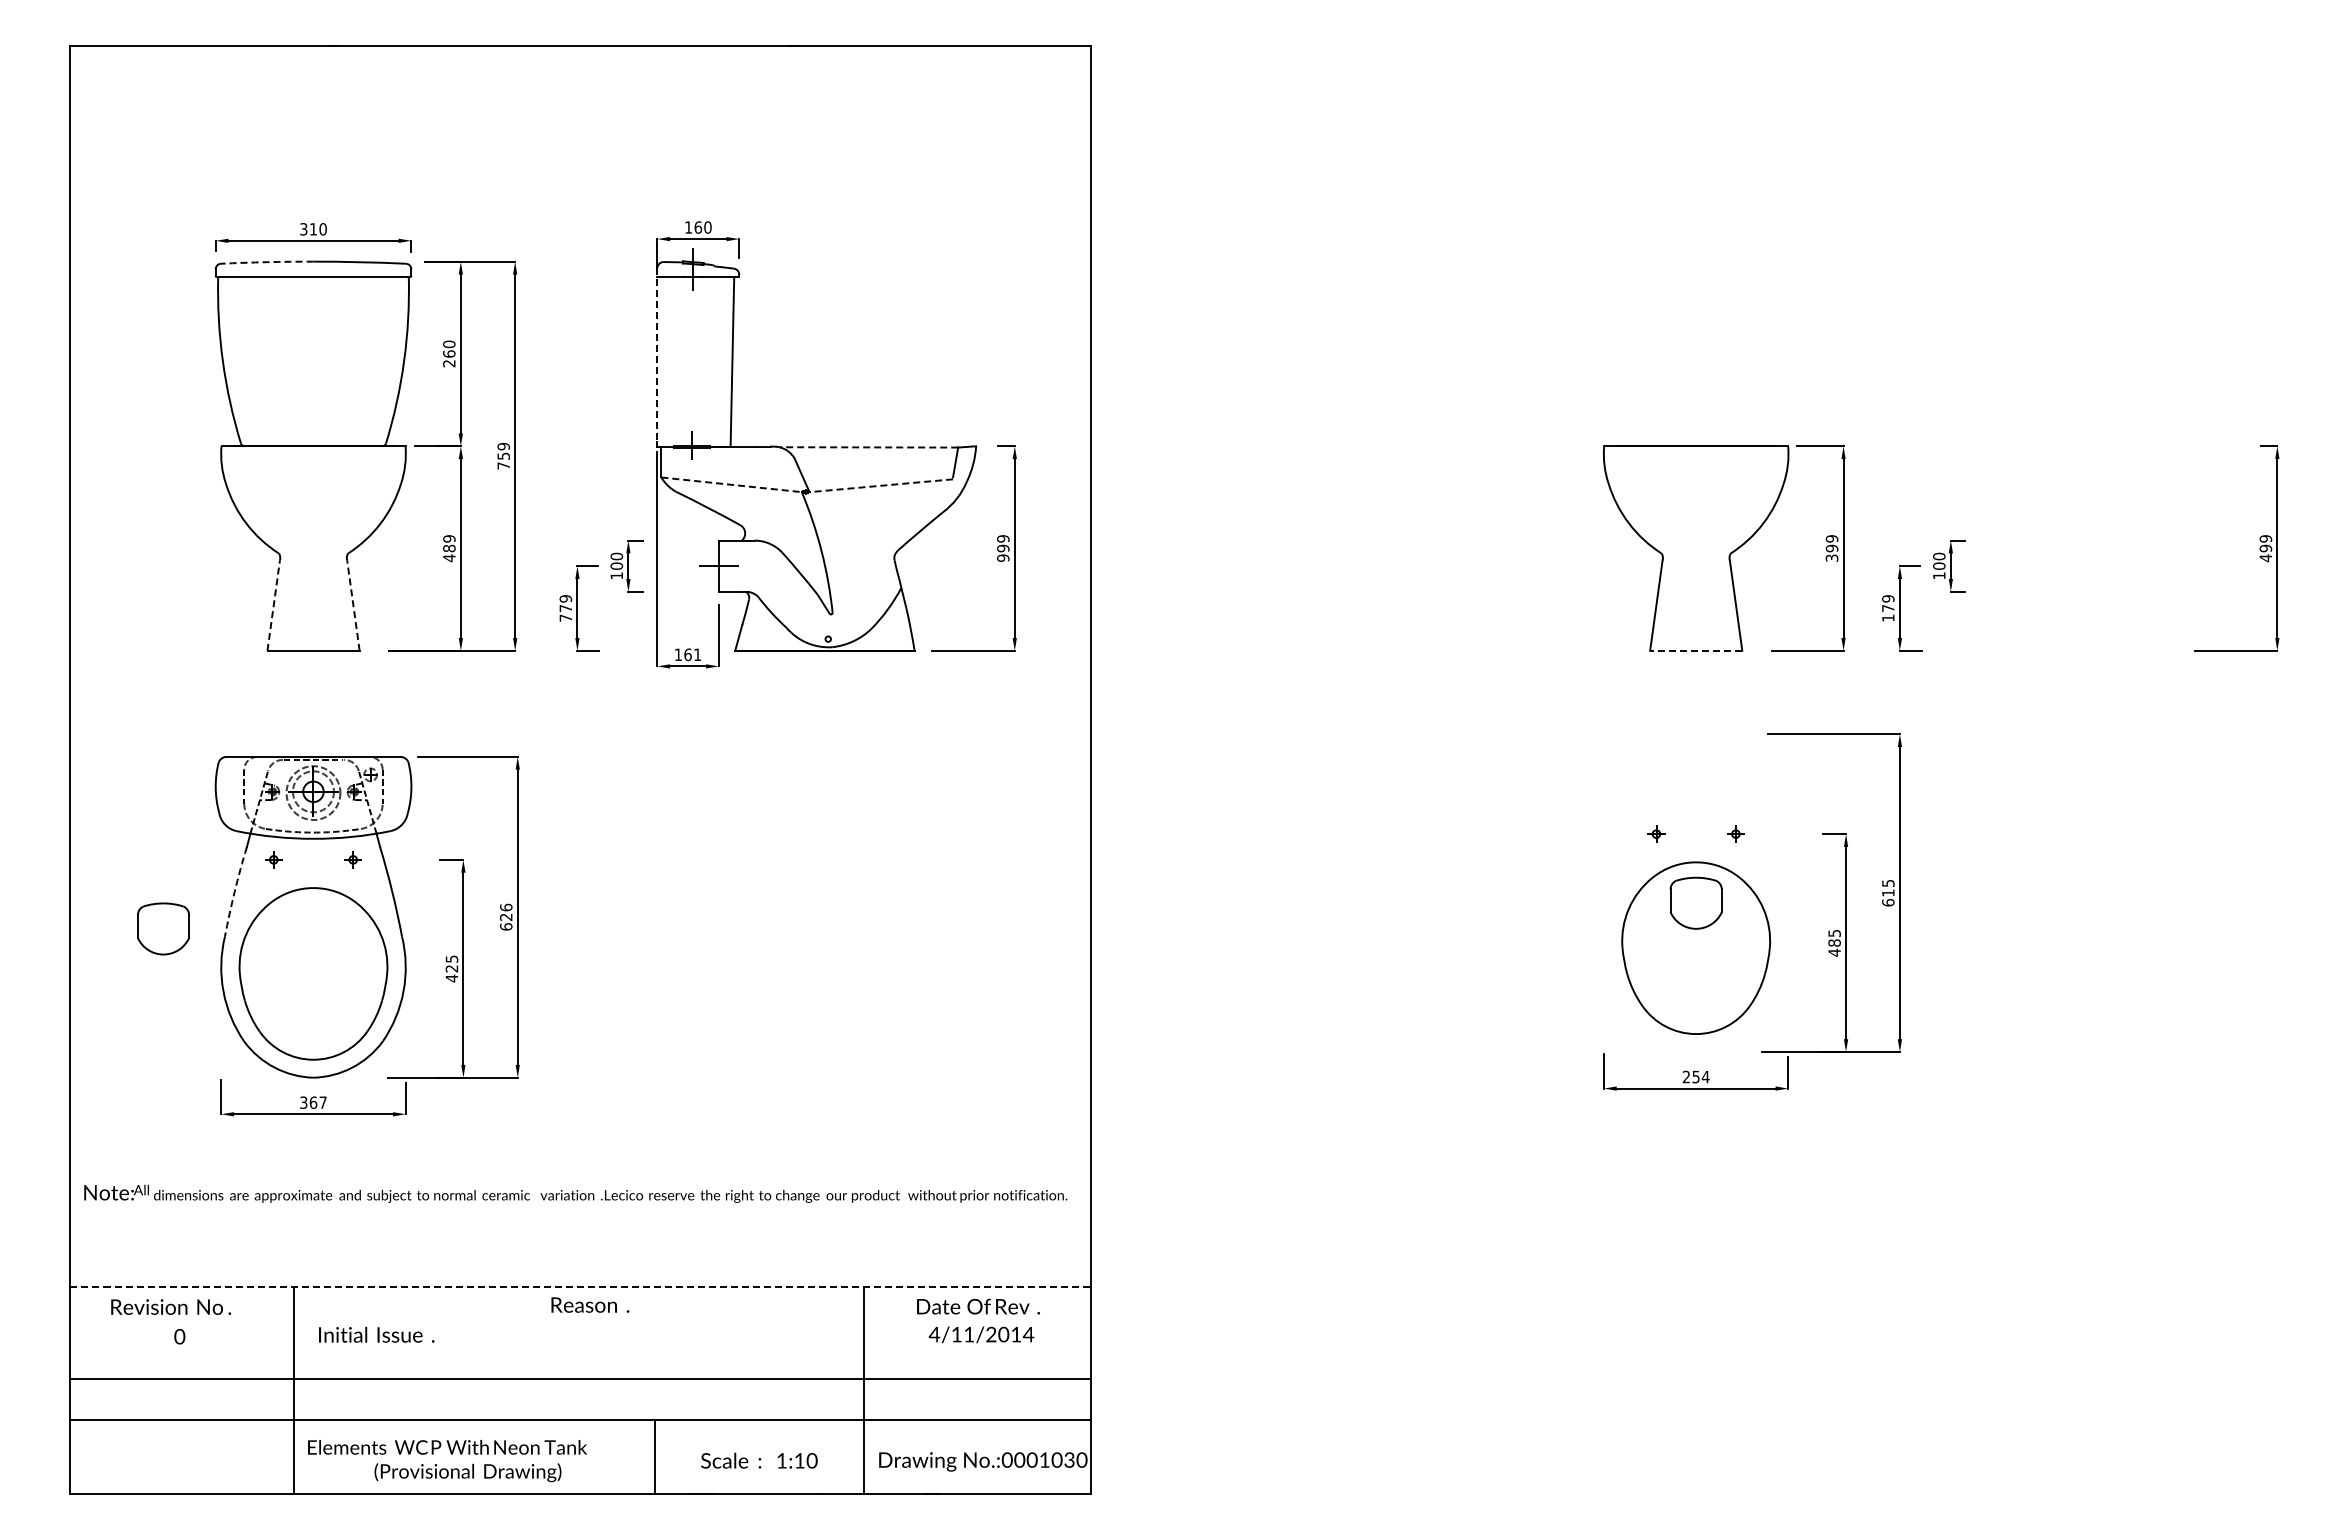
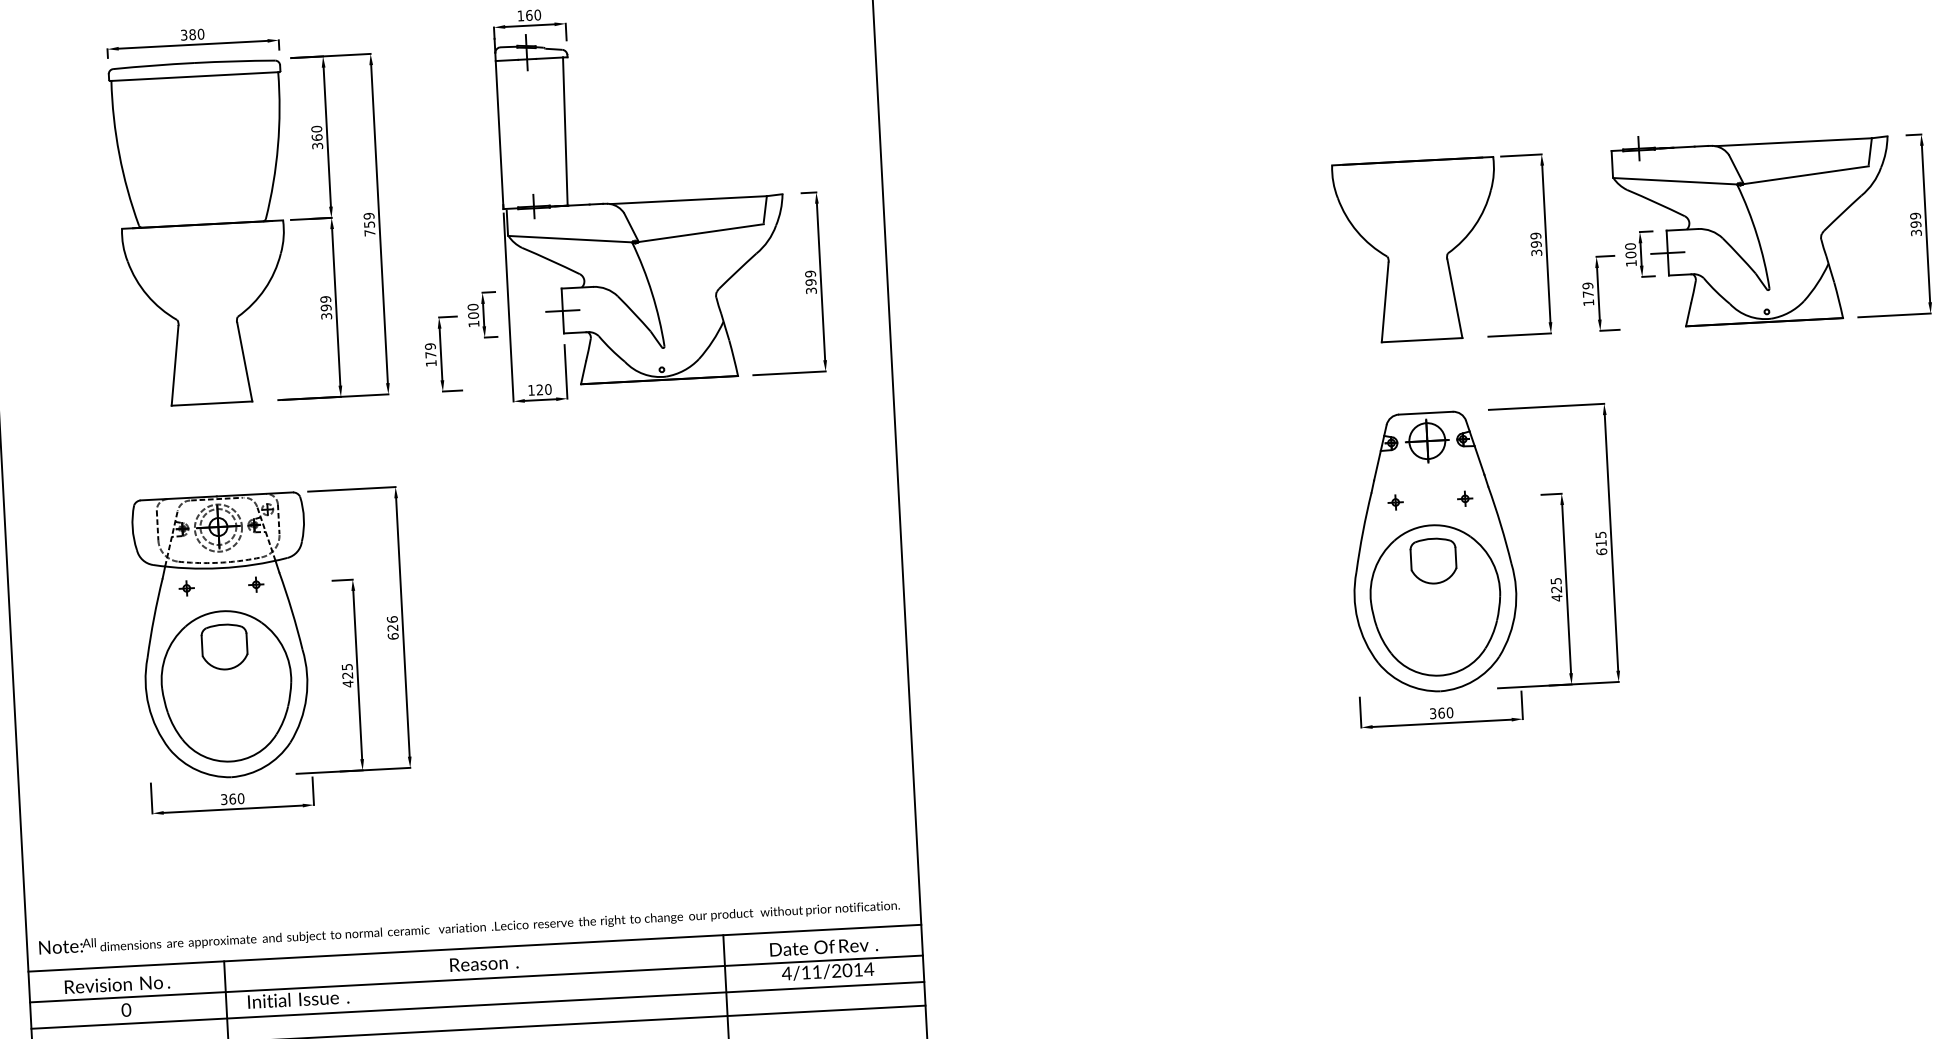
text: (313, 229) -> (192, 34), 310 -> 380
arc: (267, 262) -> (153, 65), dashed -> solid
line: (657, 357) -> (499, 131), dashed -> solid
text: (449, 363) -> (317, 145), 260 -> 360
line: (868, 447) -> (688, 200), dashed -> solid
line: (731, 484) -> (570, 238), dashed -> solid
line: (880, 485) -> (700, 232), dashed -> solid
part: (2080, 541) -> (1753, 226), added
text: (449, 553) -> (326, 312), 489 -> 399
text: (1003, 557) -> (811, 290), 999 -> 399
text: (2265, 558) -> (1916, 233), 499 -> 399
line: (273, 605) -> (174, 365), dashed -> solid
line: (353, 605) -> (244, 362), dashed -> solid
text: (565, 617) -> (430, 362), 779 -> 179
line: (1695, 650) -> (1421, 339), dashed -> solid
text: (692, 654) -> (543, 389), 161 -> 120
arc: (234, 891) -> (153, 617), dashed -> solid
part: (1696, 892) -> (1433, 551), added
part: (163, 928) -> (224, 646), moved
text: (1834, 942) -> (1556, 589), 485 -> 425
text: (1695, 1076) -> (1441, 712), 254 -> 360
text: (322, 1102) -> (240, 798), 367 -> 360
text: (575, 1193) -> (469, 926), moved
line: (581, 1287) -> (475, 948), dashed -> solid
line: (580, 1322) -> (476, 979), added
line: (580, 1352) -> (477, 1005), added

